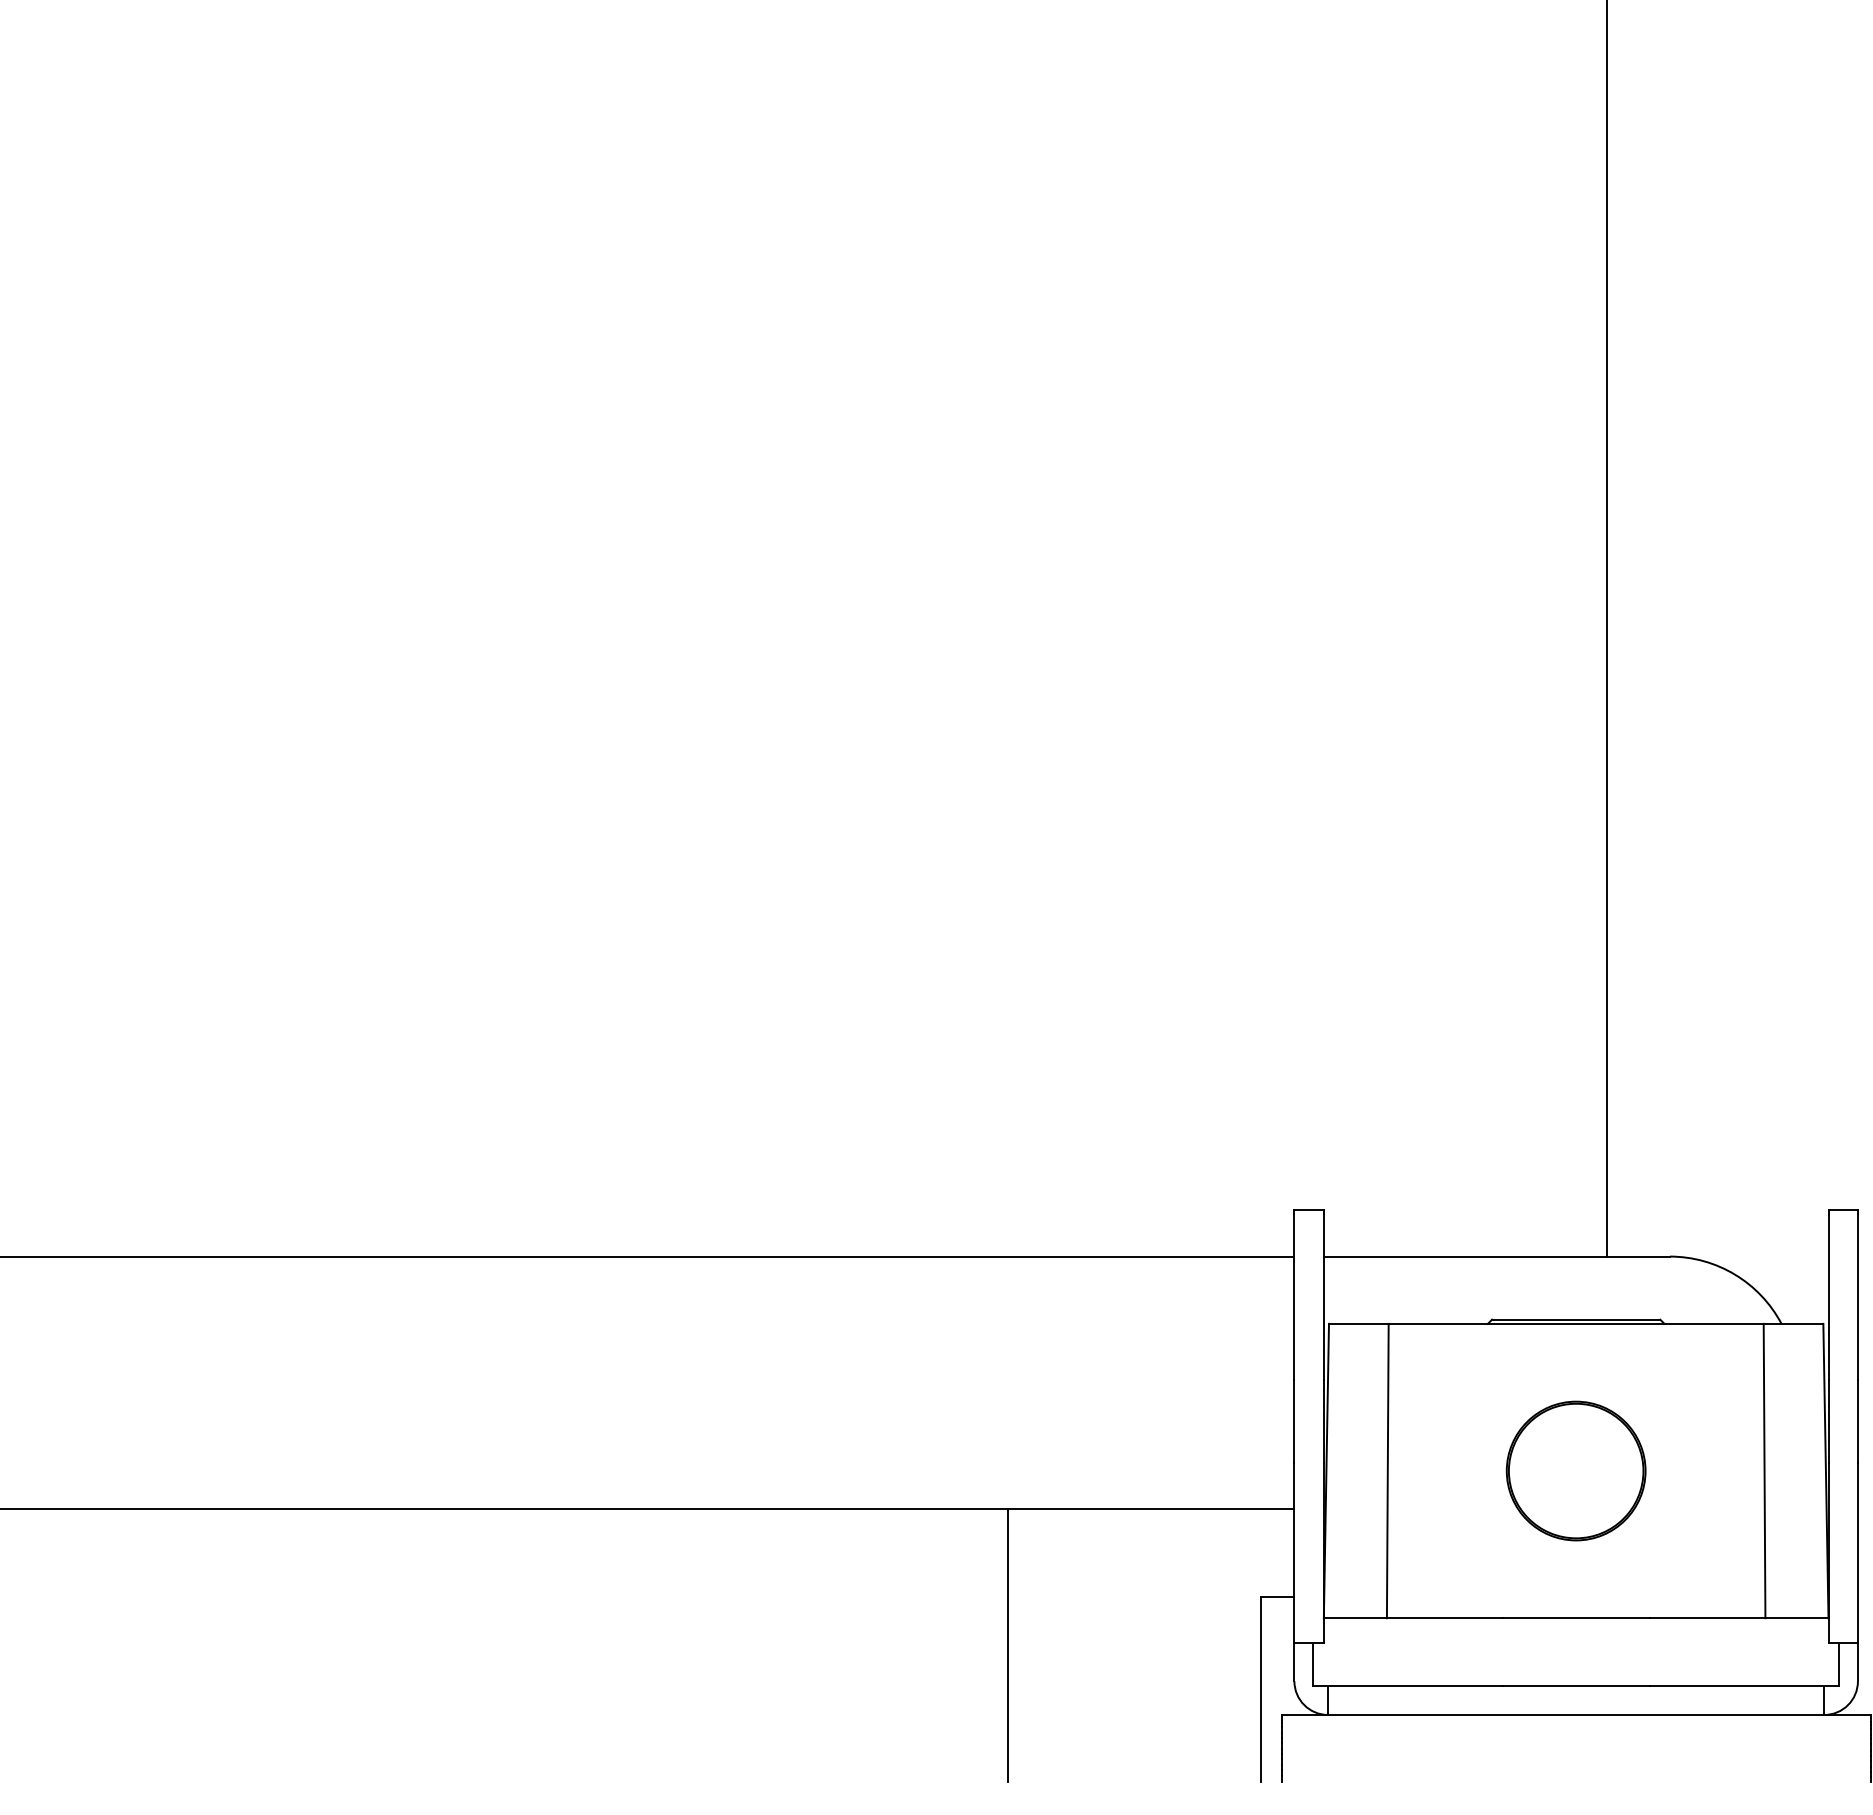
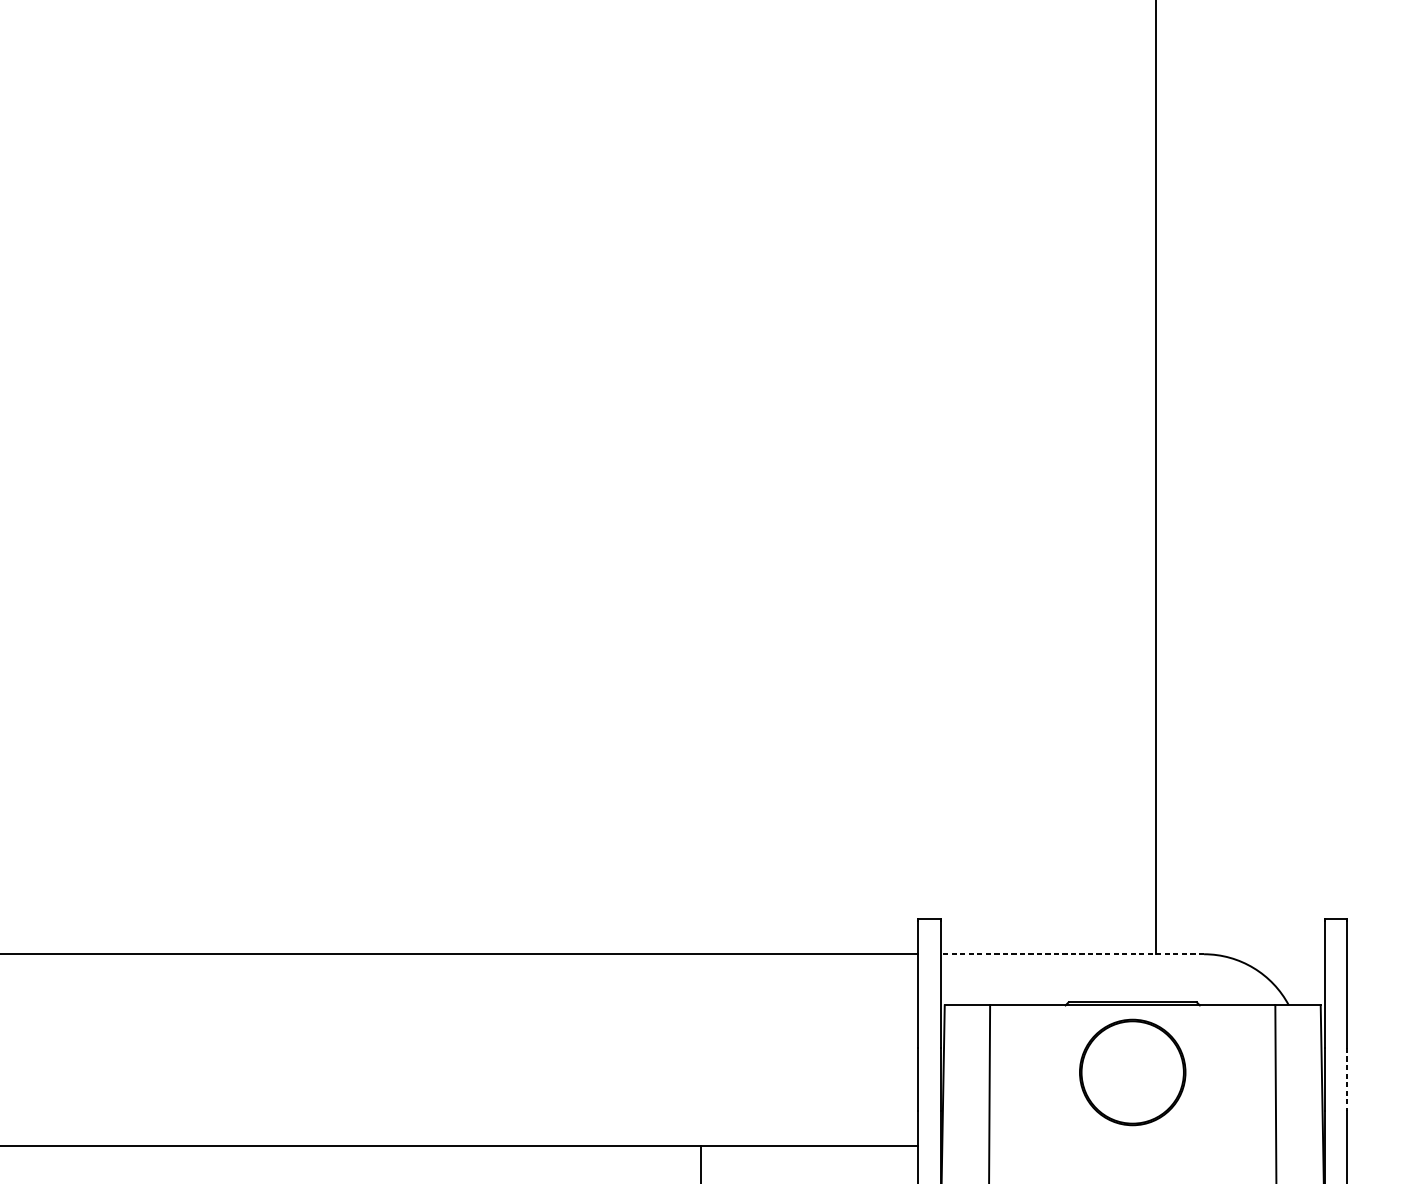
line: (1496, 1256) -> (1072, 954), solid -> dashed
line: (1857, 1421) -> (1346, 1079), solid -> dashed
part: (1575, 1470) -> (1132, 1072), moved

